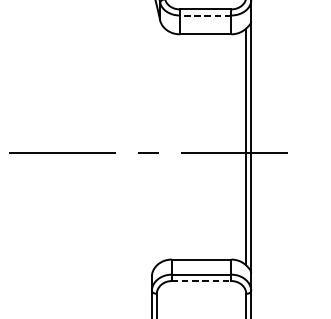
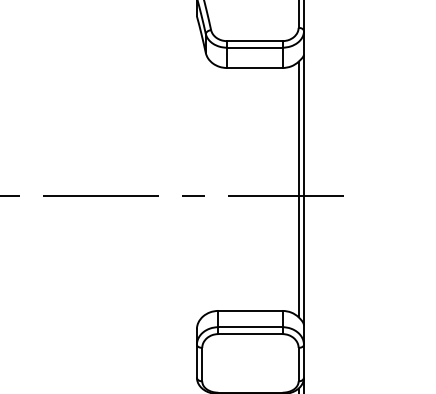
line: (205, 15) -> (254, 47), dashed -> solid
line: (201, 281) -> (250, 334), dashed -> solid

